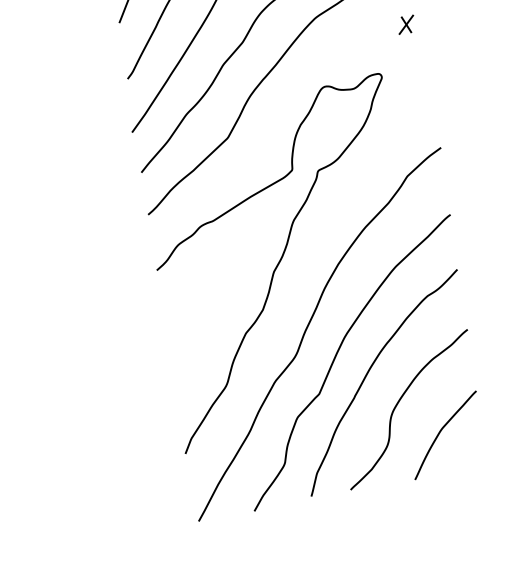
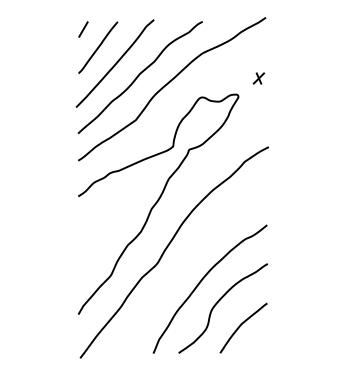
part: (405, 24) -> (258, 78), moved
curve: (336, 358) -> (182, 269), removed

